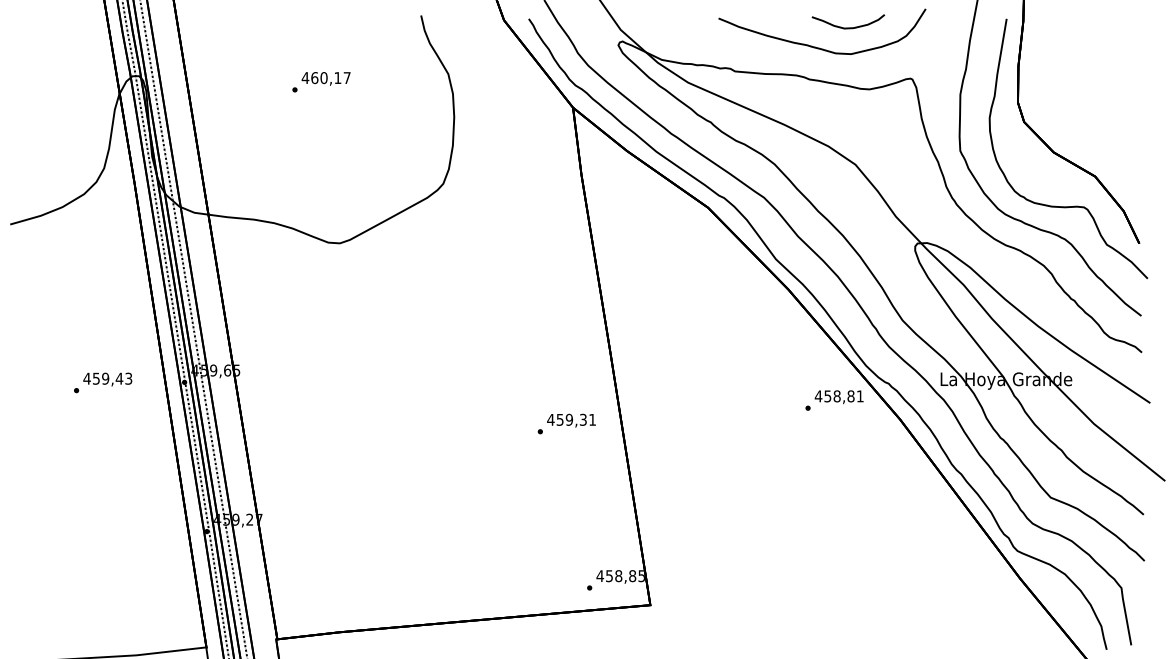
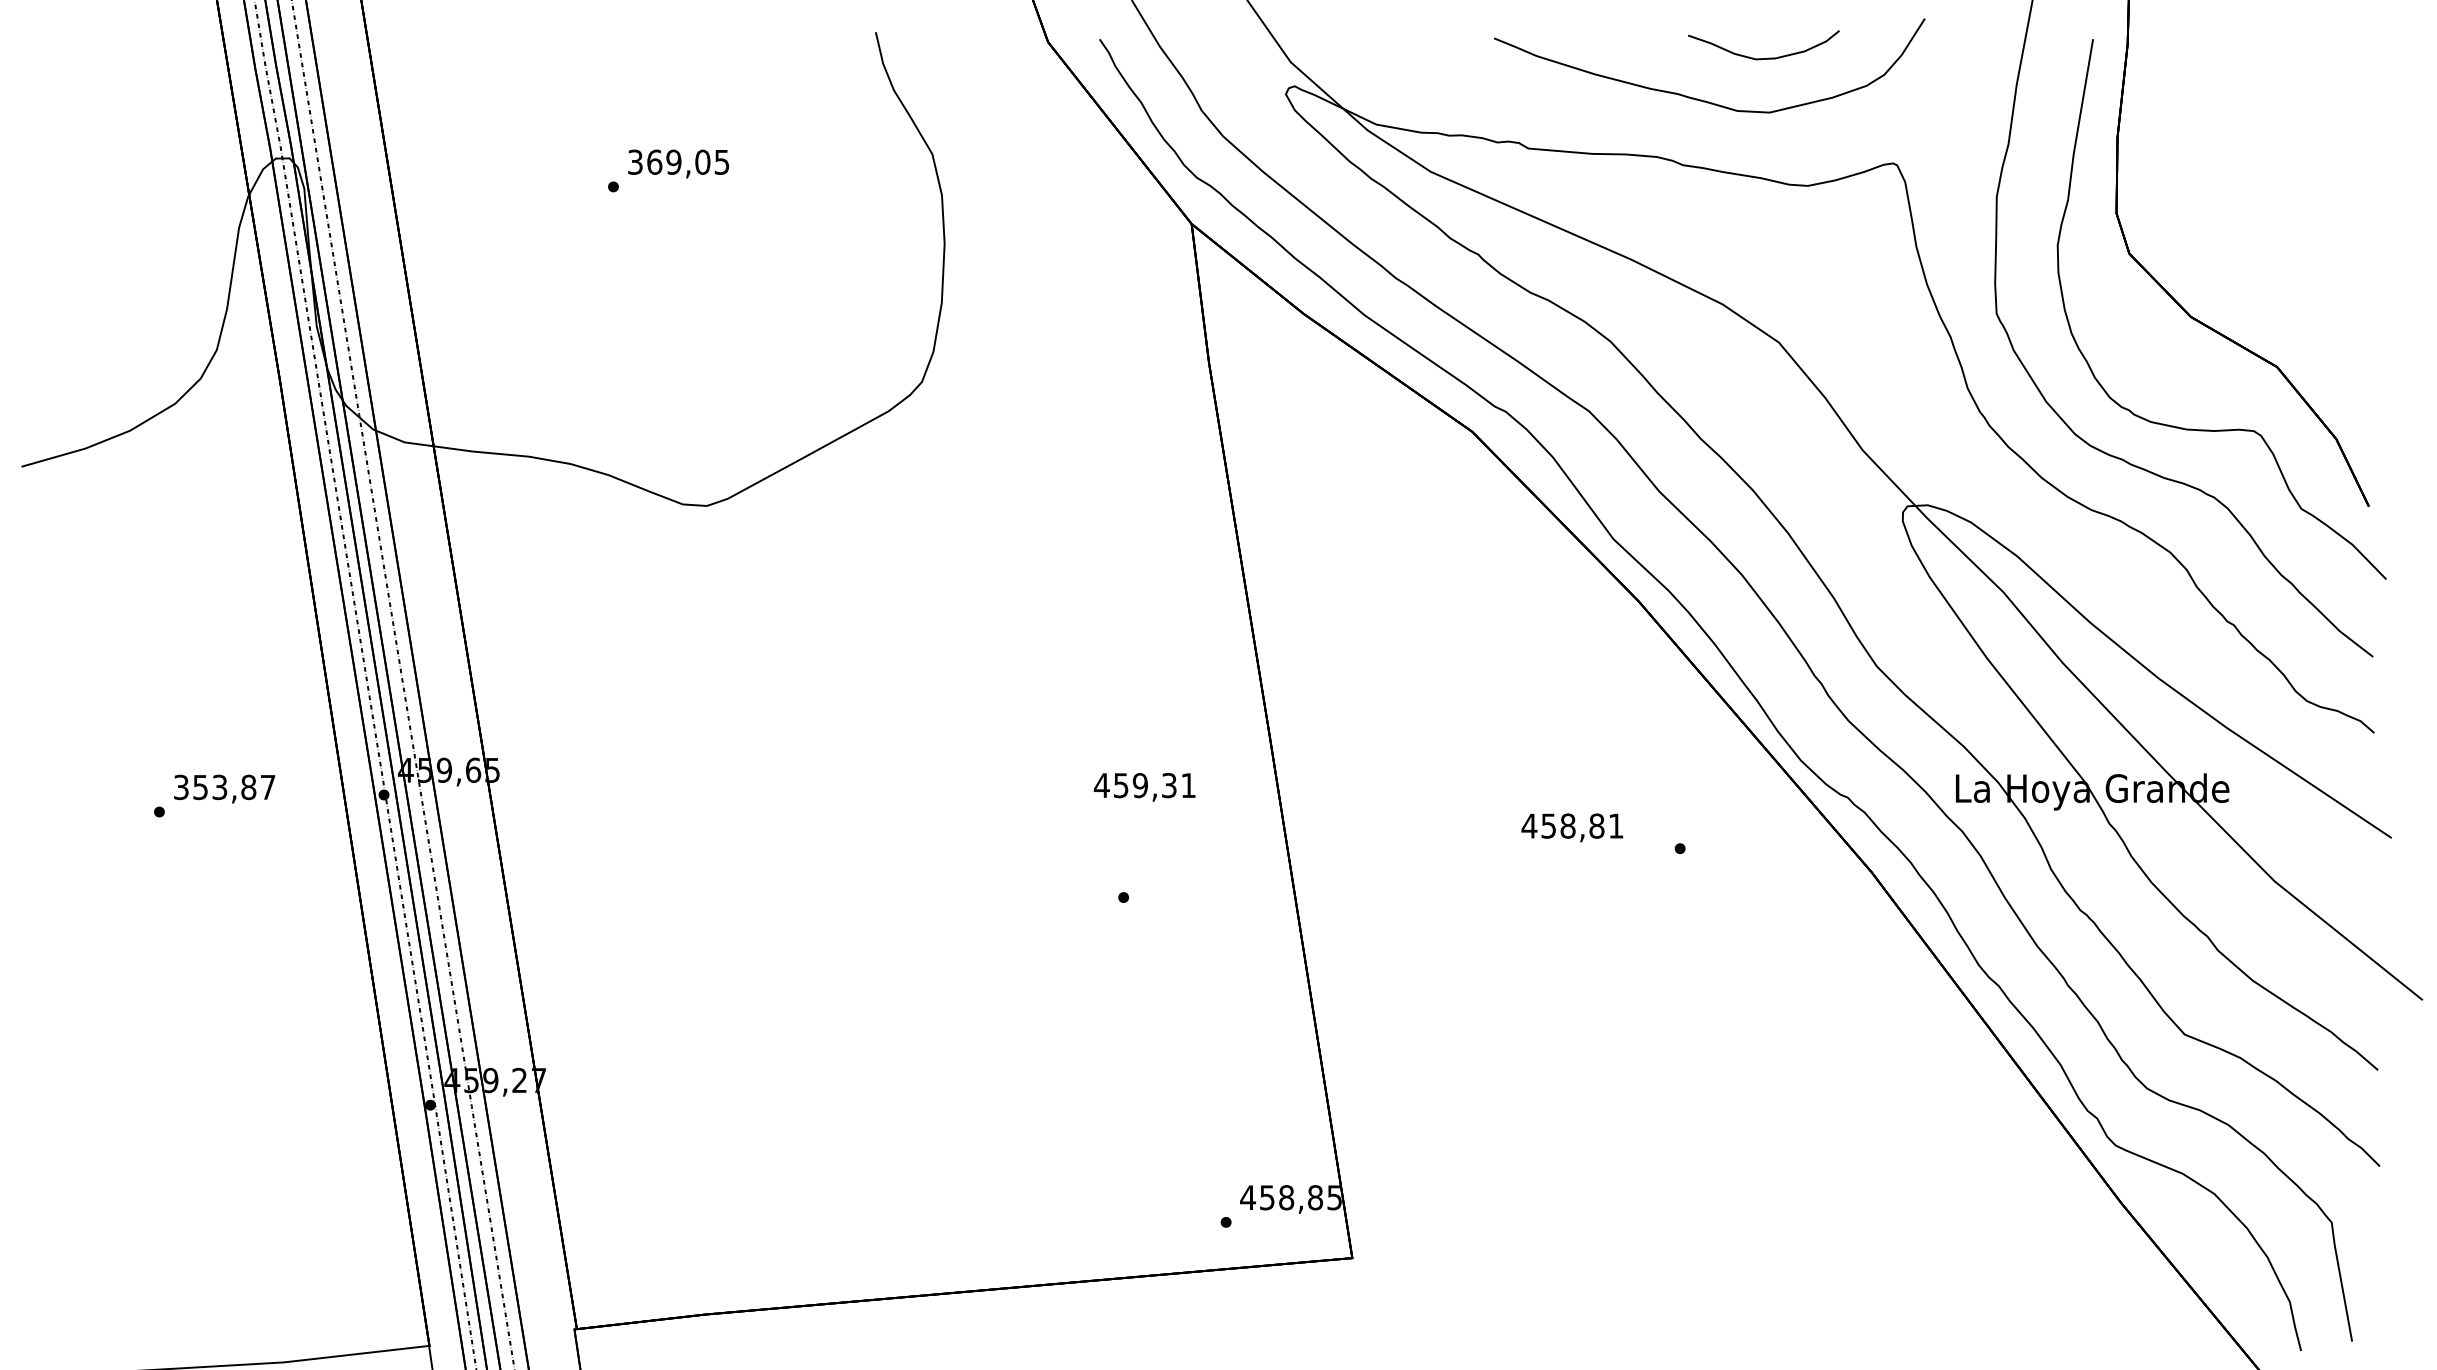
text: (325, 78) -> (676, 163), 460,17 -> 369,05
text: (107, 378) -> (223, 786), 459,43 -> 353,87
text: (838, 397) -> (1570, 828), moved
text: (571, 420) -> (1144, 786), moved

